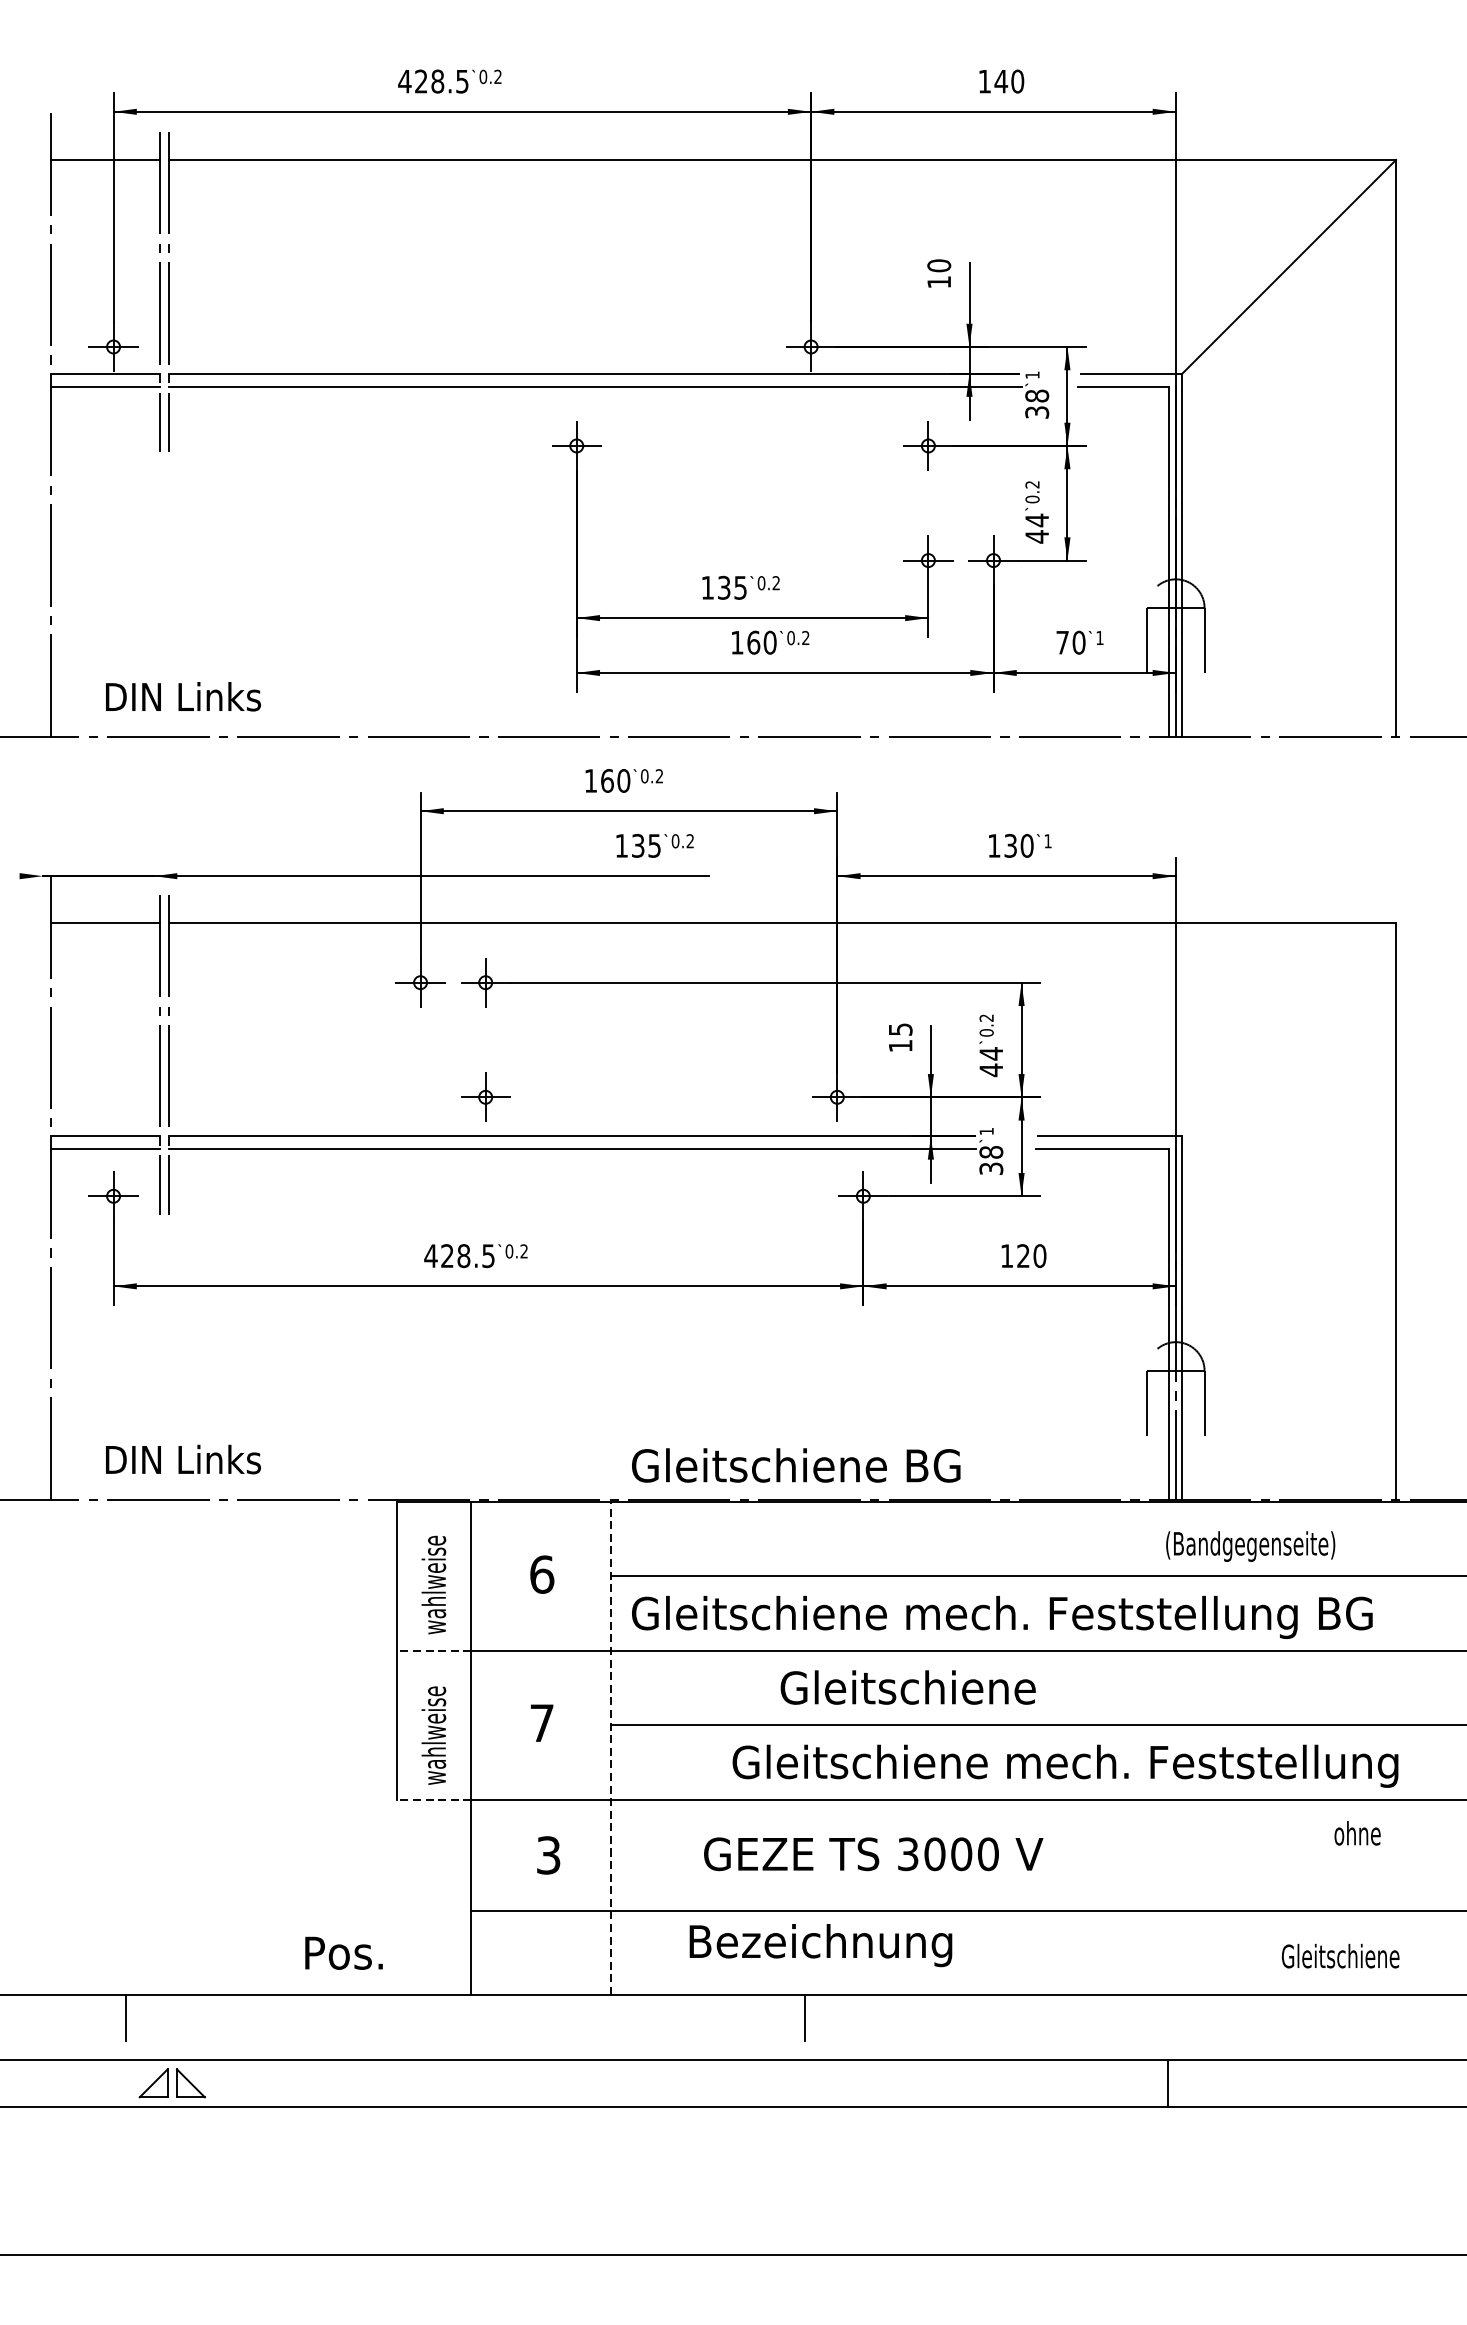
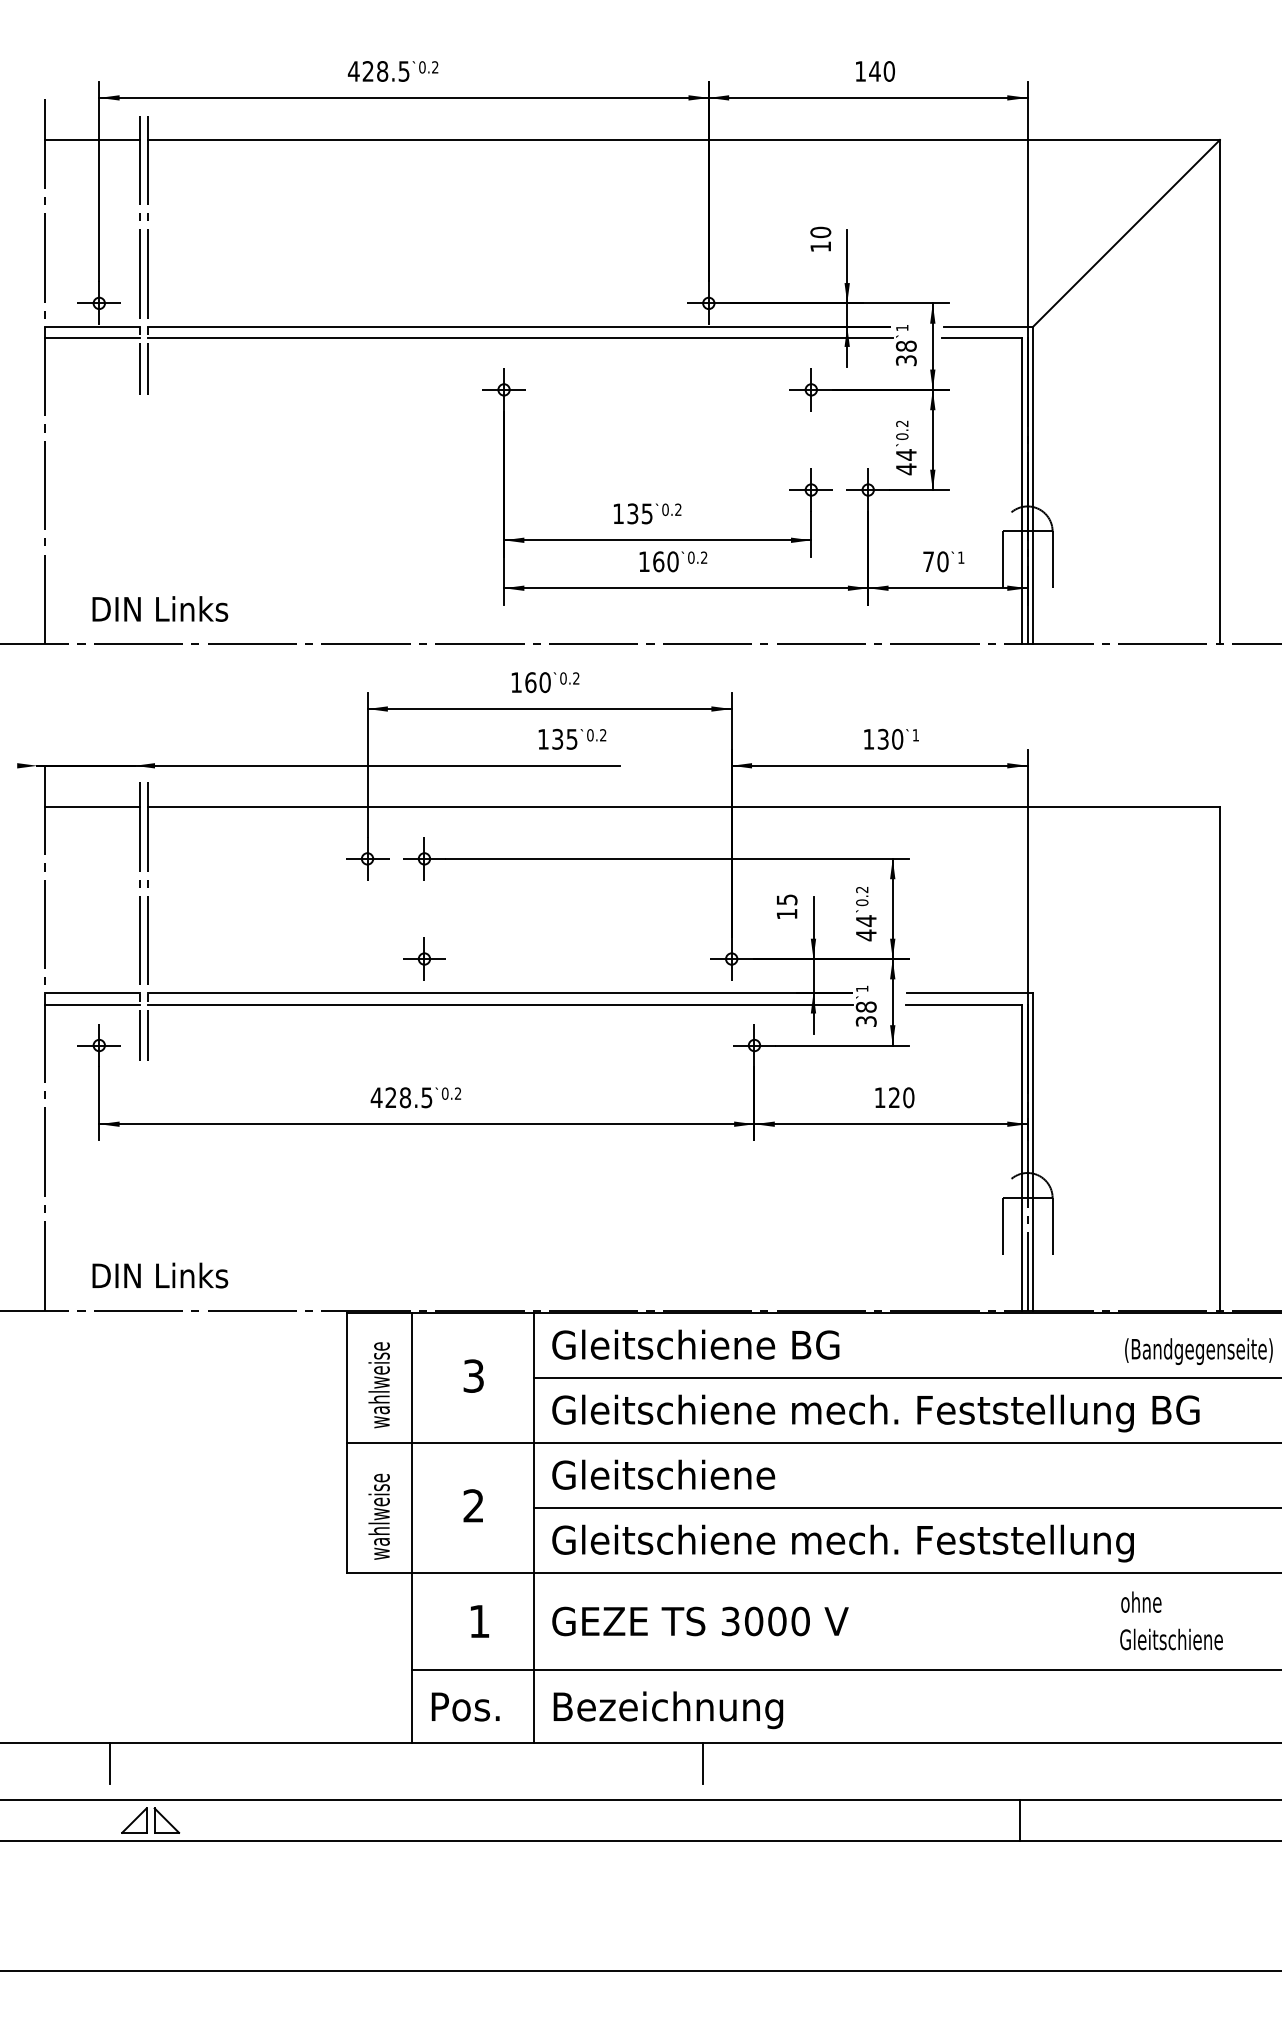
text: (795, 1465) -> (695, 1344), moved
text: (1250, 1546) -> (1198, 1351), moved
text: (541, 1573) -> (473, 1375), 6 -> 3
line: (434, 1650) -> (379, 1442), dashed -> solid
text: (908, 1687) -> (663, 1474), moved
text: (541, 1722) -> (473, 1505), 7 -> 2
line: (610, 1747) -> (533, 1527), dashed -> solid
text: (1064, 1766) -> (842, 1543), moved
line: (434, 1799) -> (379, 1572), dashed -> solid
text: (1357, 1832) -> (1141, 1601), moved
text: (873, 1854) -> (700, 1621), moved
text: (548, 1855) -> (479, 1621), 3 -> 1
text: (821, 1945) -> (668, 1710), moved
text: (343, 1952) -> (465, 1706), moved
text: (1340, 1956) -> (1171, 1639), moved

